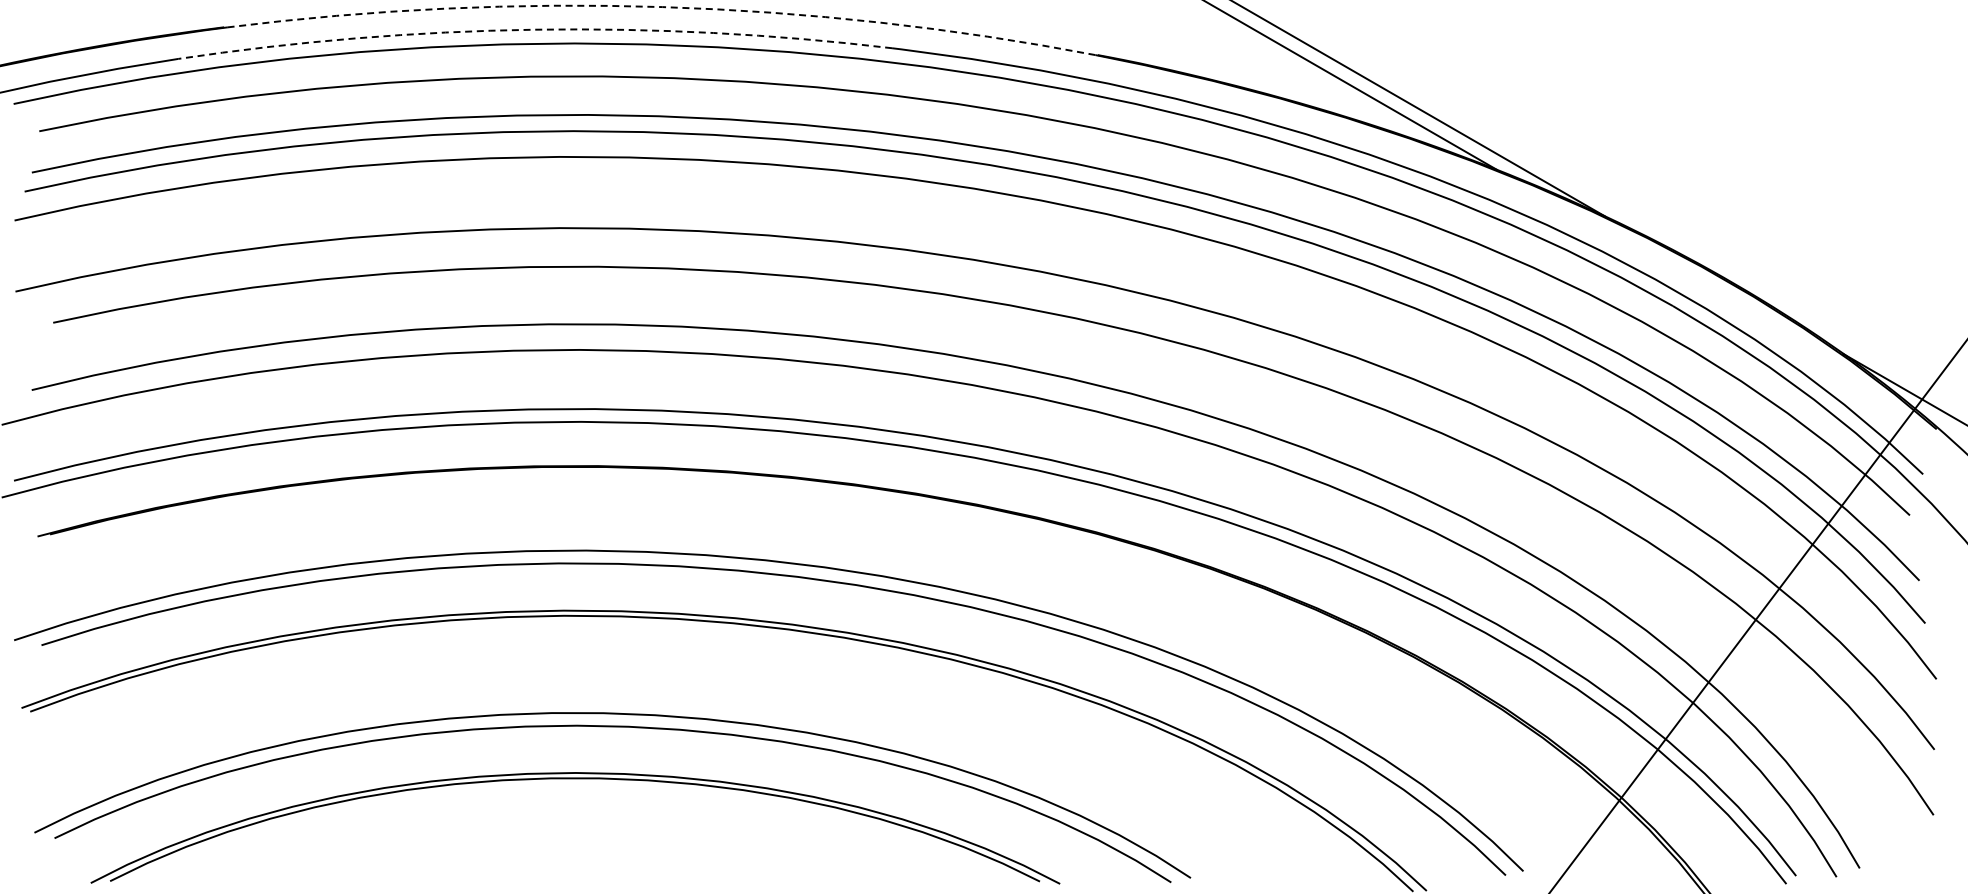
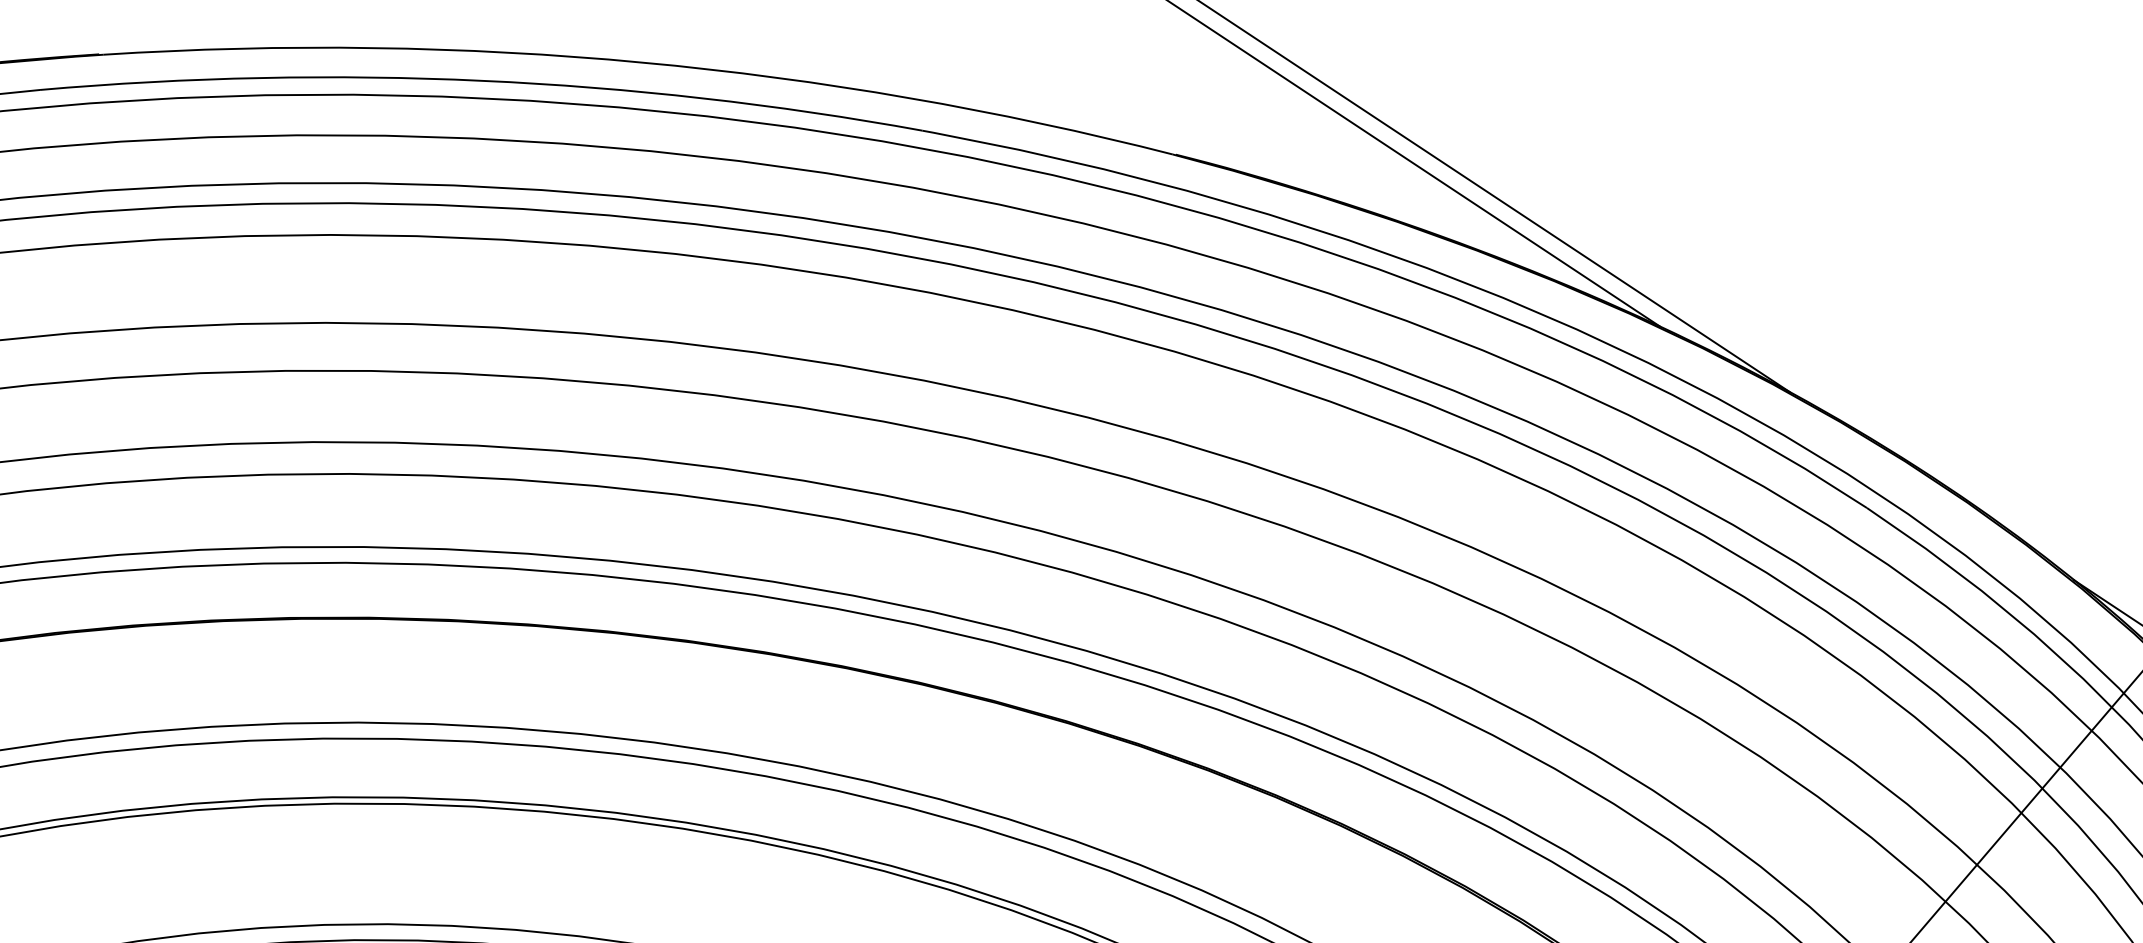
arc: (662, 7) -> (641, 63), dashed -> solid
arc: (534, 29) -> (482, 80), dashed -> solid

